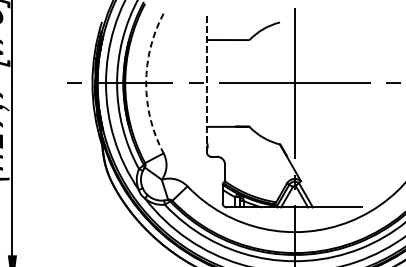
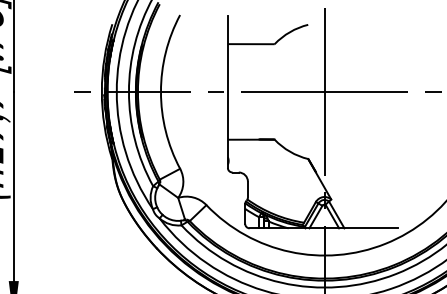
arc: (145, 83) -> (160, 91), dashed -> solid
line: (206, 83) -> (227, 91), dashed -> solid

